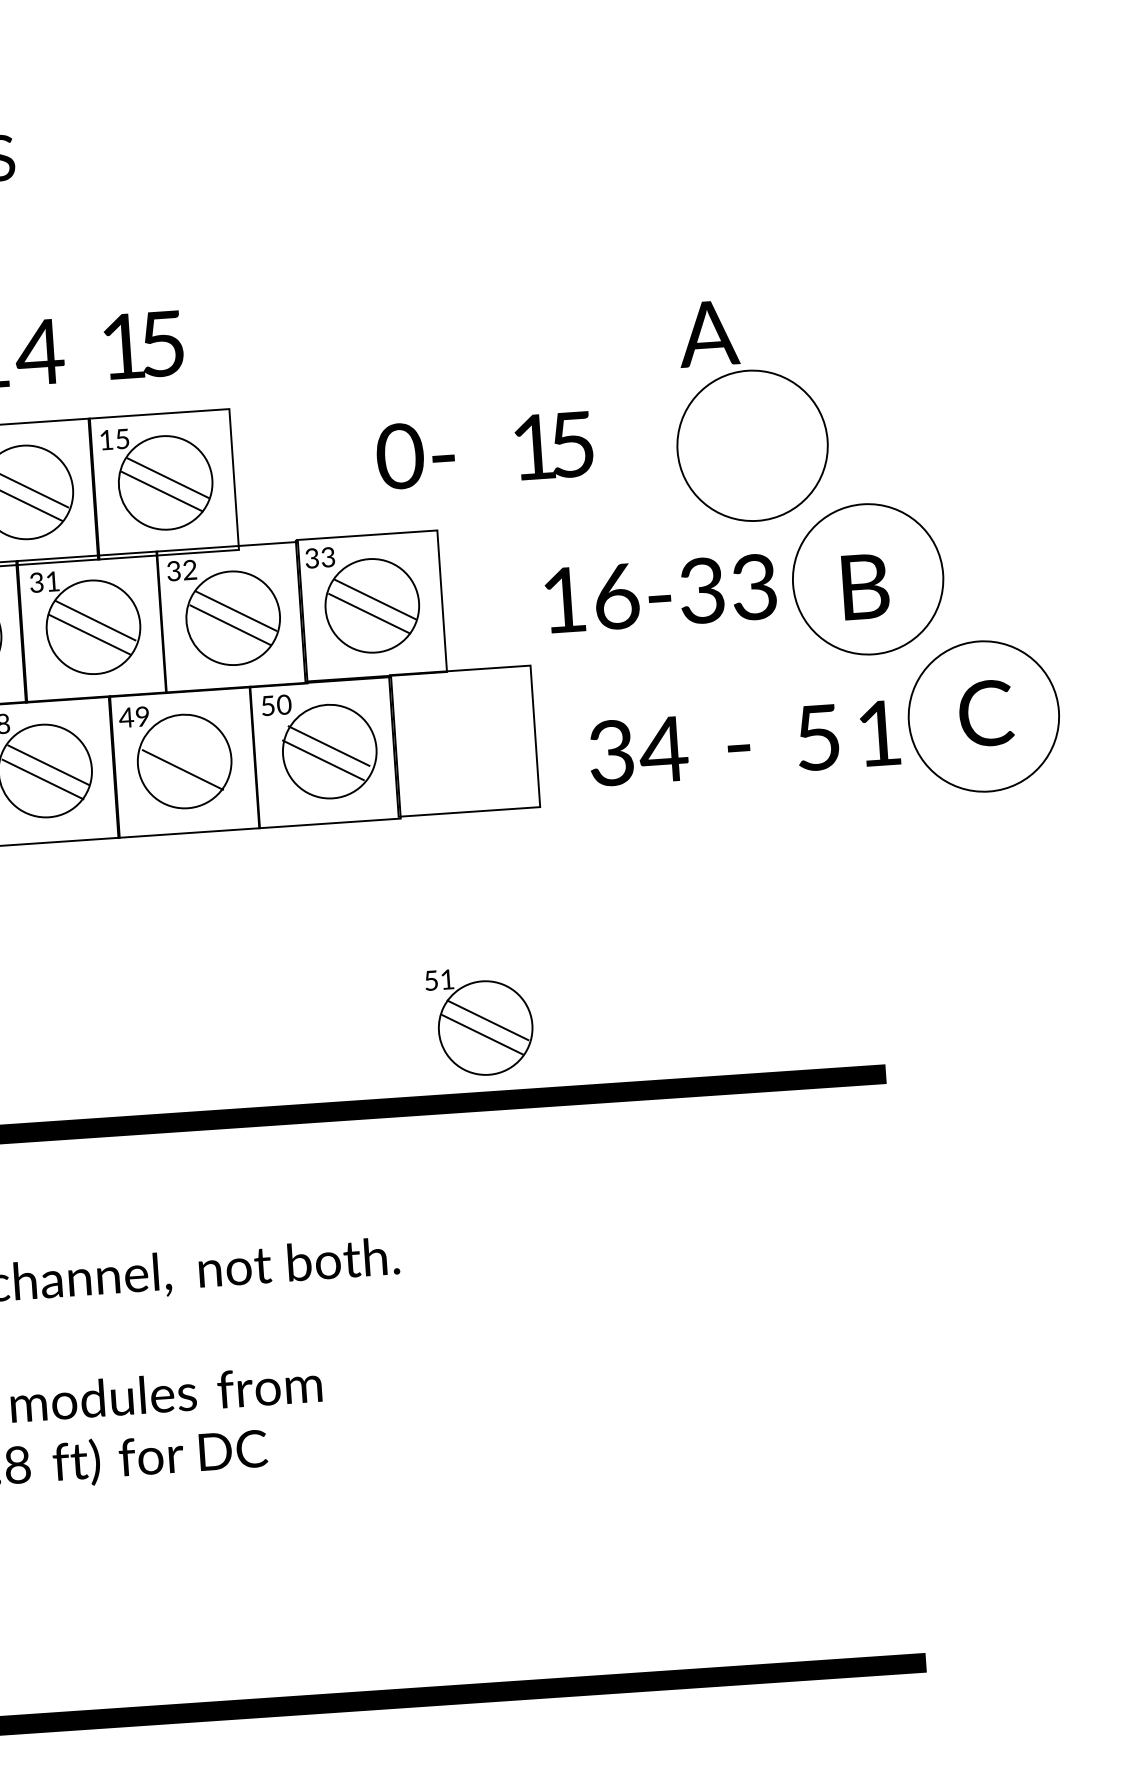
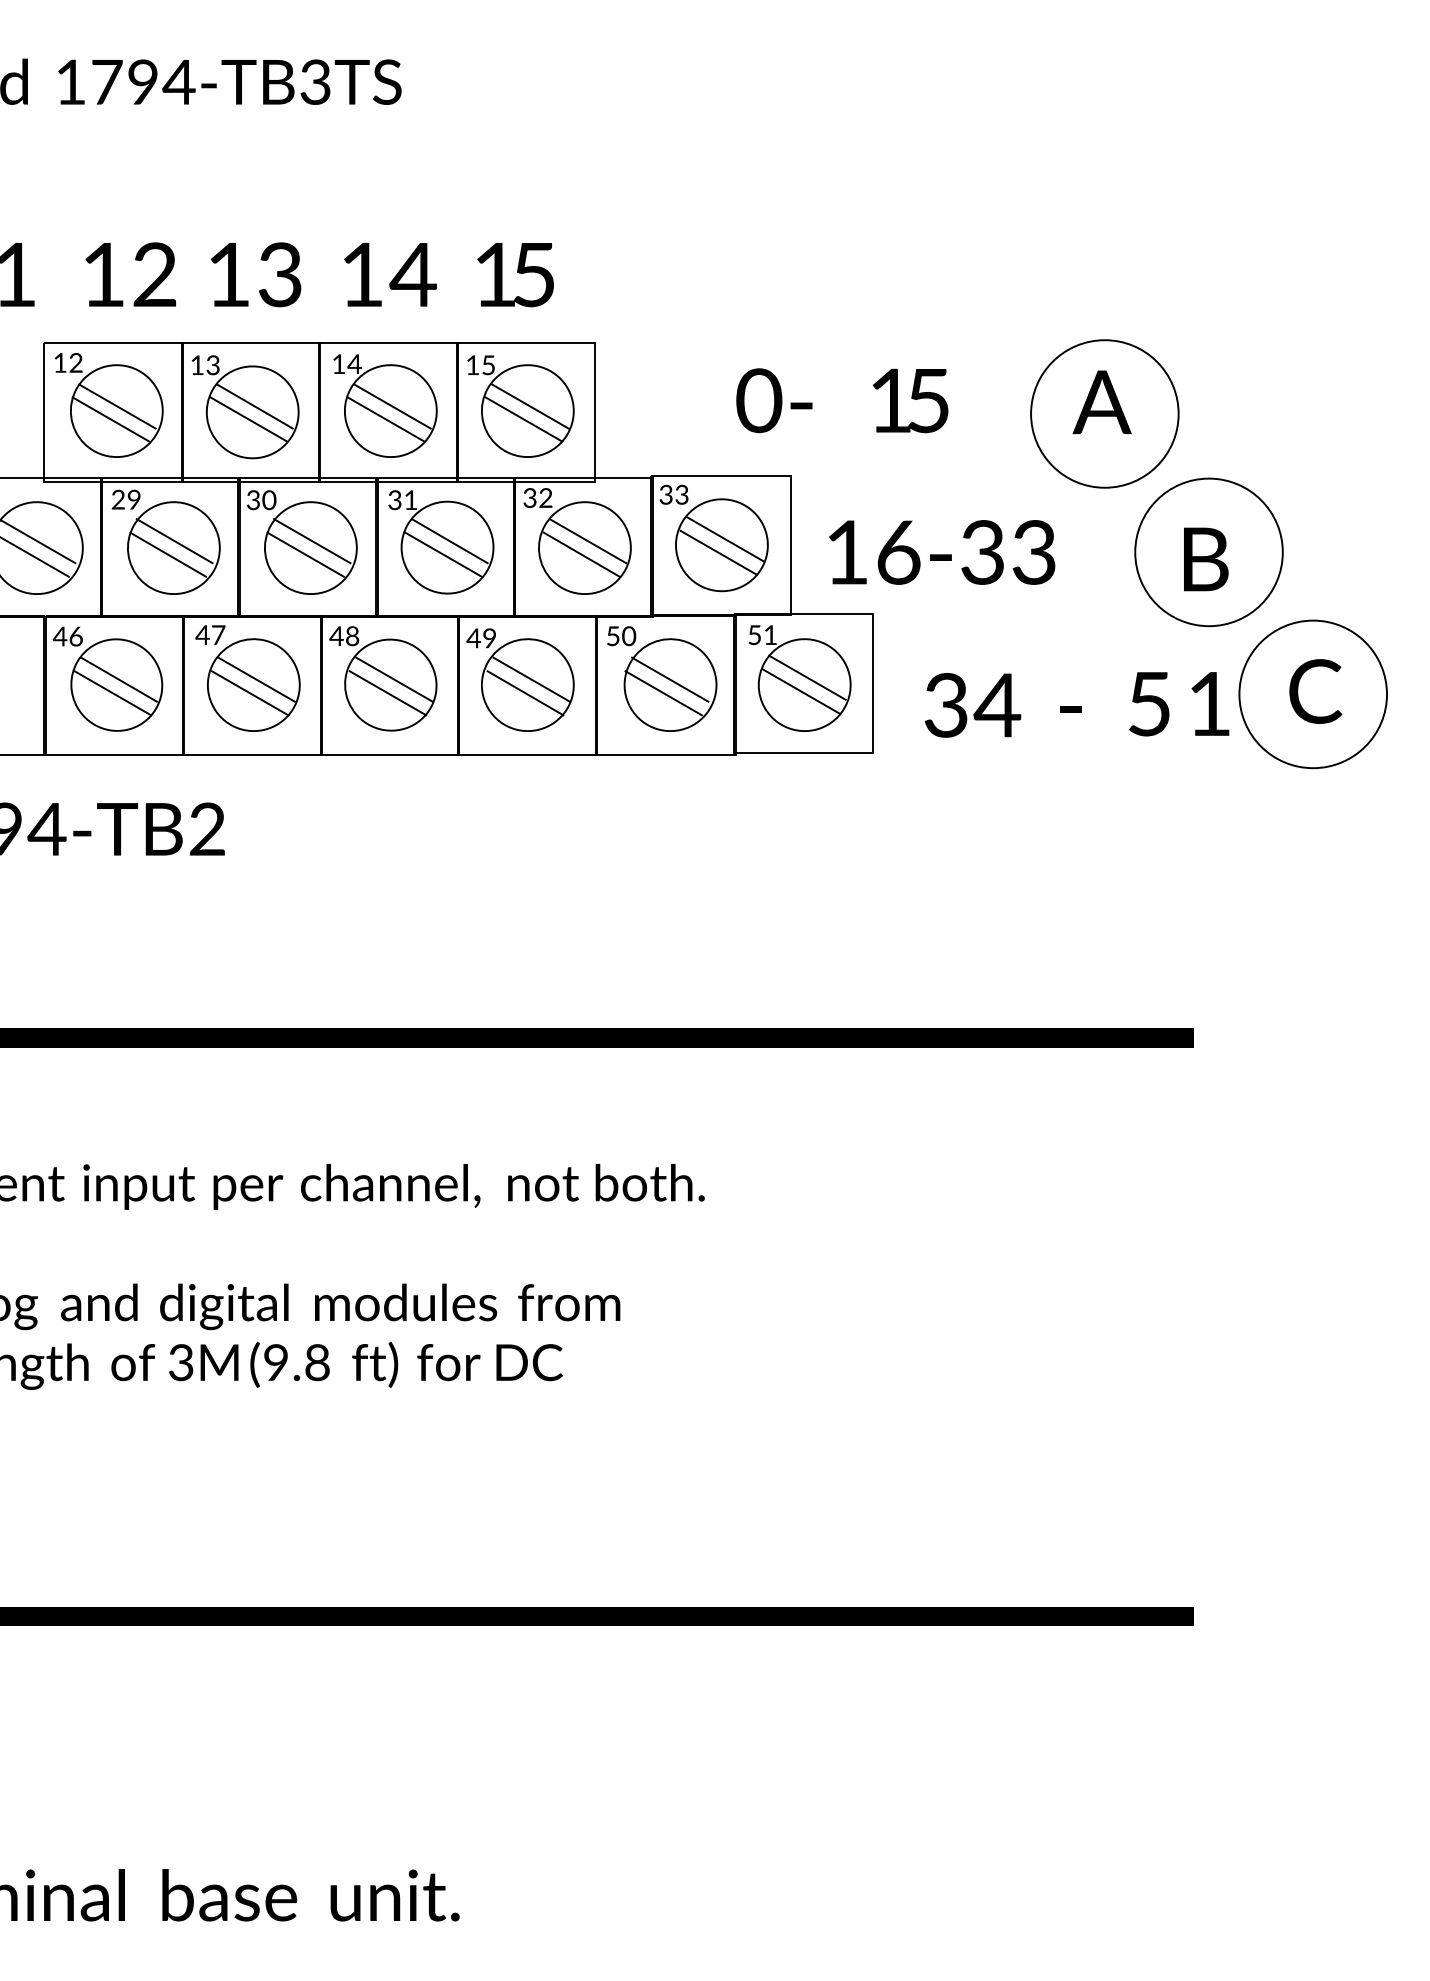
text: (707, 332) -> (1101, 401), moved
text: (661, 593) -> (942, 552), moved
line: (188, 755) -> (531, 679), added
part: (479, 1021) -> (799, 678), moved

